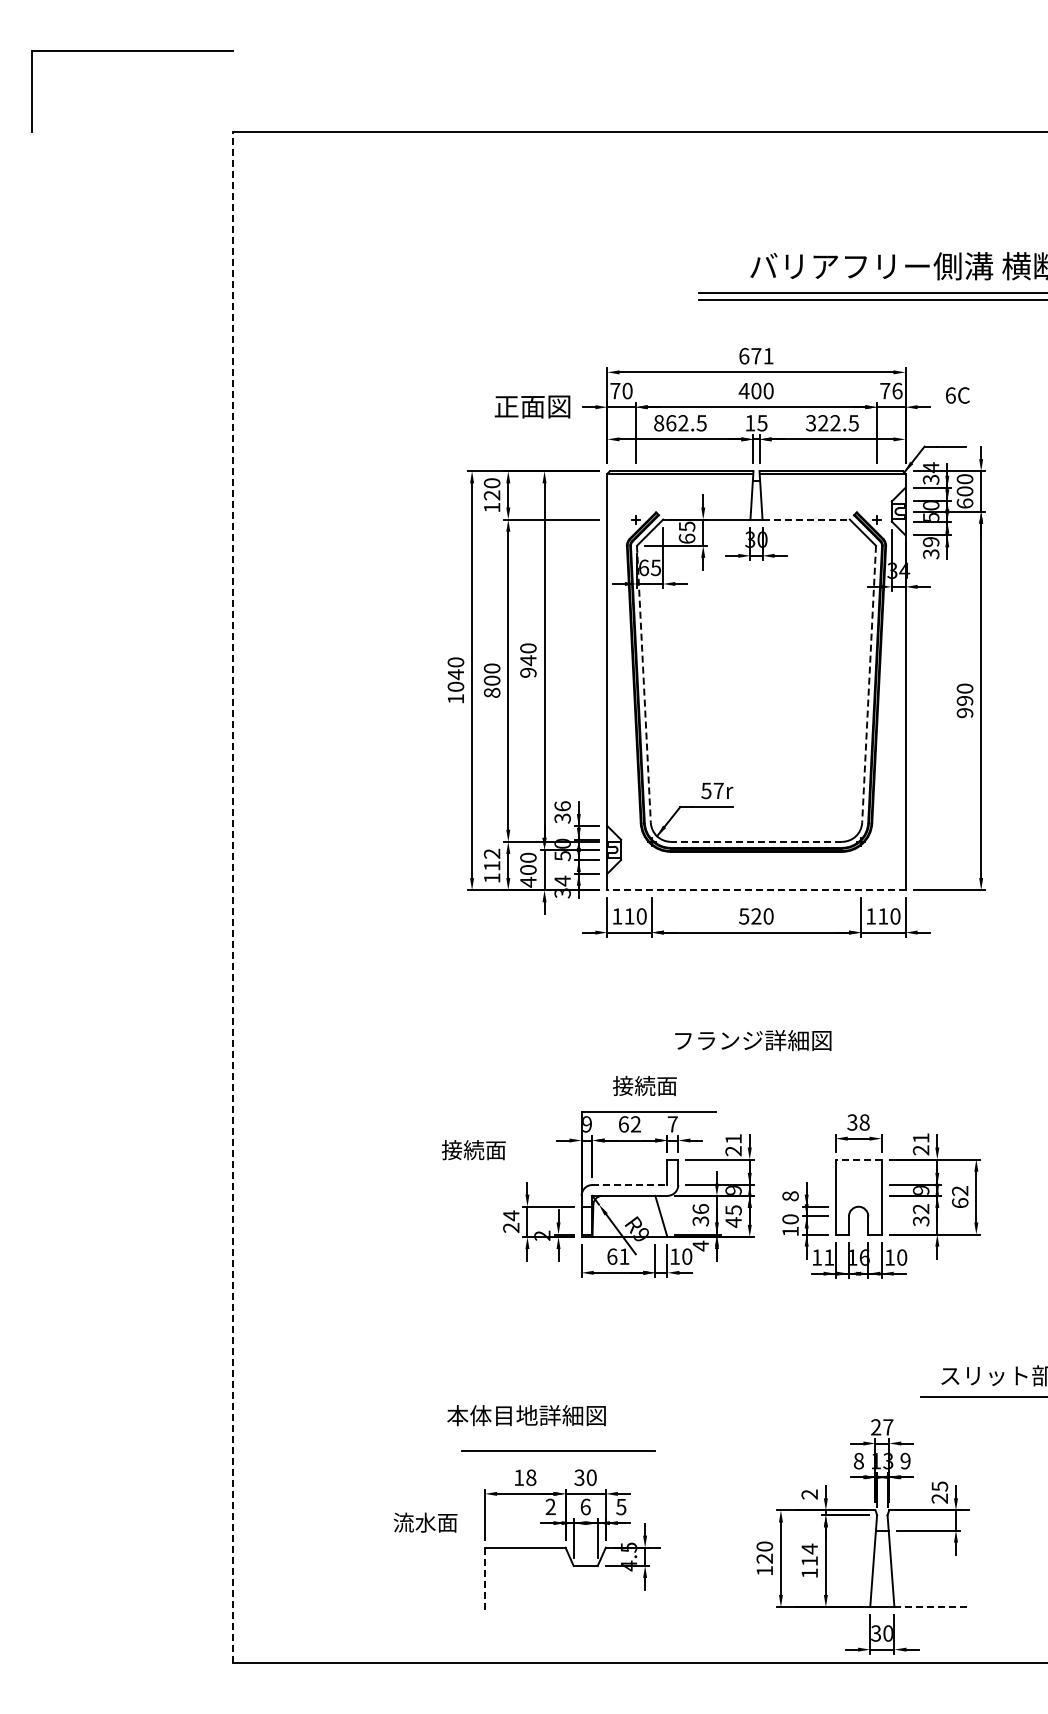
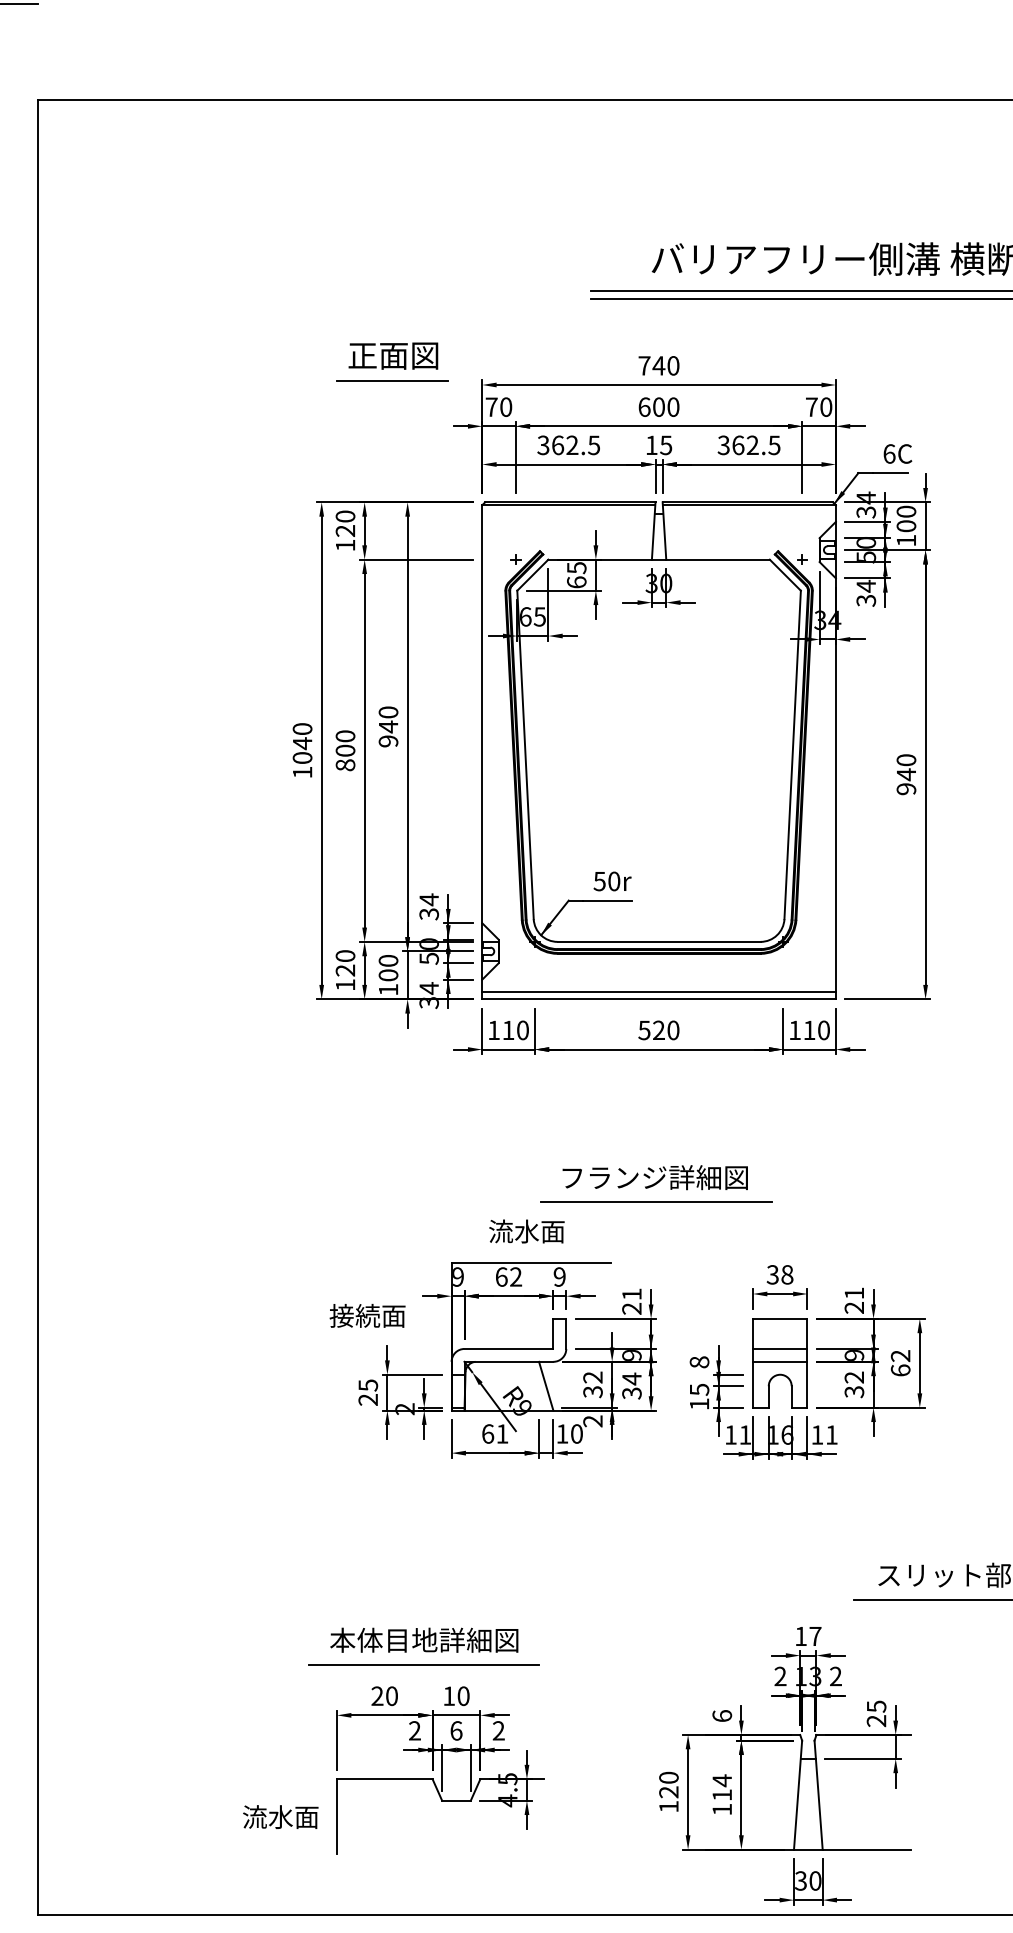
text: (756, 356) -> (659, 366), 671 -> 740
line: (531, 368) -> (392, 380), added
text: (743, 390) -> (643, 406), 400 -> 600
text: (897, 390) -> (826, 406), 76 -> 70
text: (957, 395) -> (897, 453), moved
text: (532, 406) -> (393, 355), moved
text: (658, 423) -> (542, 445), 862.5 -> 362.5
text: (823, 423) -> (738, 445), 322.5 -> 362.5
text: (964, 503) -> (905, 540), 600 -> 100
line: (806, 519) -> (718, 559), dashed -> solid
text: (930, 541) -> (865, 585), 39 -> 34
line: (643, 684) -> (525, 755), dashed -> solid
line: (869, 684) -> (793, 755), dashed -> solid
text: (964, 700) -> (905, 774), 990 -> 940
text: (718, 790) -> (614, 880), 57r -> 50r
text: (562, 805) -> (428, 898), 36 -> 34
line: (756, 841) -> (659, 941), dashed -> solid
text: (491, 859) -> (344, 962), 112 -> 120
text: (528, 881) -> (388, 988), 400 -> 100
line: (756, 884) -> (659, 992), added
line: (756, 890) -> (659, 999), dashed -> solid
line: (233, 896) -> (38, 1006), dashed -> solid
line: (754, 1060) -> (656, 1201), added
text: (634, 1085) -> (514, 1230), 接続面 -> 流水面
text: (672, 1124) -> (559, 1277), 7 -> 9
text: (473, 1150) -> (367, 1316), moved
line: (858, 1159) -> (780, 1318), dashed -> solid
line: (630, 1185) -> (509, 1349), dashed -> solid
line: (858, 1185) -> (780, 1349), added
line: (858, 1195) -> (780, 1361), added
text: (700, 1209) -> (592, 1378), 36 -> 32
text: (511, 1215) -> (368, 1385), 24 -> 25
text: (733, 1216) -> (631, 1386), 45 -> 34
text: (790, 1219) -> (699, 1389), 10 -> 15
text: (700, 1245) -> (592, 1420), 4 -> 2
text: (902, 1257) -> (832, 1434), 10 -> 11
text: (526, 1415) -> (424, 1640), moved
text: (876, 1427) -> (801, 1636), 27 -> 17
text: (858, 1461) -> (780, 1676), 8 -> 2
text: (905, 1461) -> (835, 1676), 9 -> 2
text: (525, 1477) -> (385, 1695), 18 -> 20
text: (579, 1477) -> (449, 1695), 30 -> 10
text: (809, 1494) -> (721, 1716), 2 -> 6
text: (621, 1506) -> (498, 1730), 5 -> 2
text: (425, 1522) -> (280, 1816), moved
line: (485, 1579) -> (337, 1816), dashed -> solid
line: (932, 1607) -> (867, 1850), dashed -> solid

